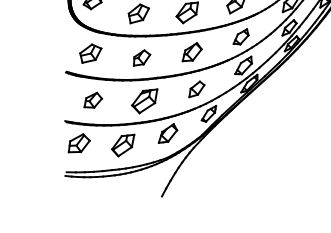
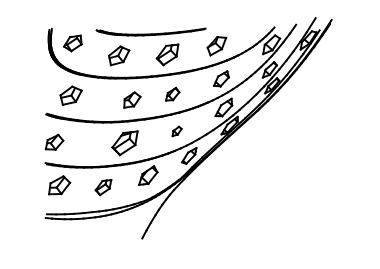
part: (192, 52) -> (172, 94), size x0.7
part: (142, 57) -> (132, 99), moved
part: (196, 89) -> (176, 131), size x0.6
part: (93, 99) -> (54, 141), moved
part: (123, 145) -> (103, 187), size x0.7

